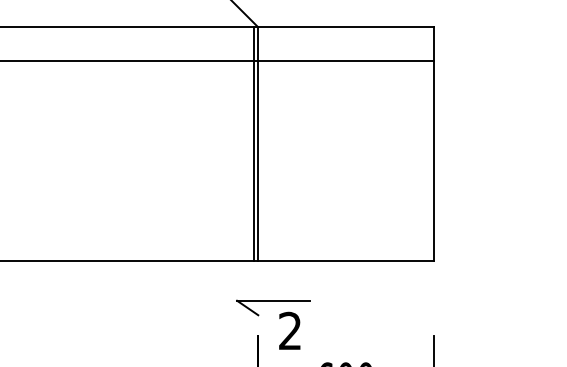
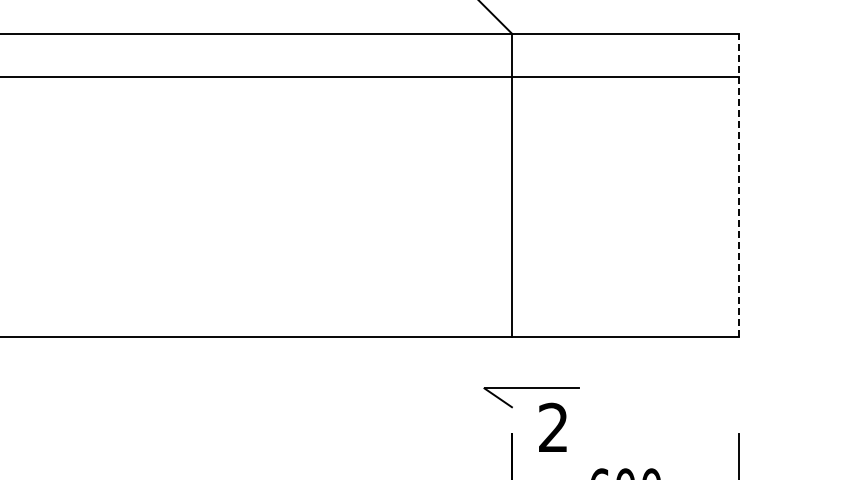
line: (254, 143) -> (506, 184), removed
line: (433, 144) -> (739, 185), solid -> dashed

